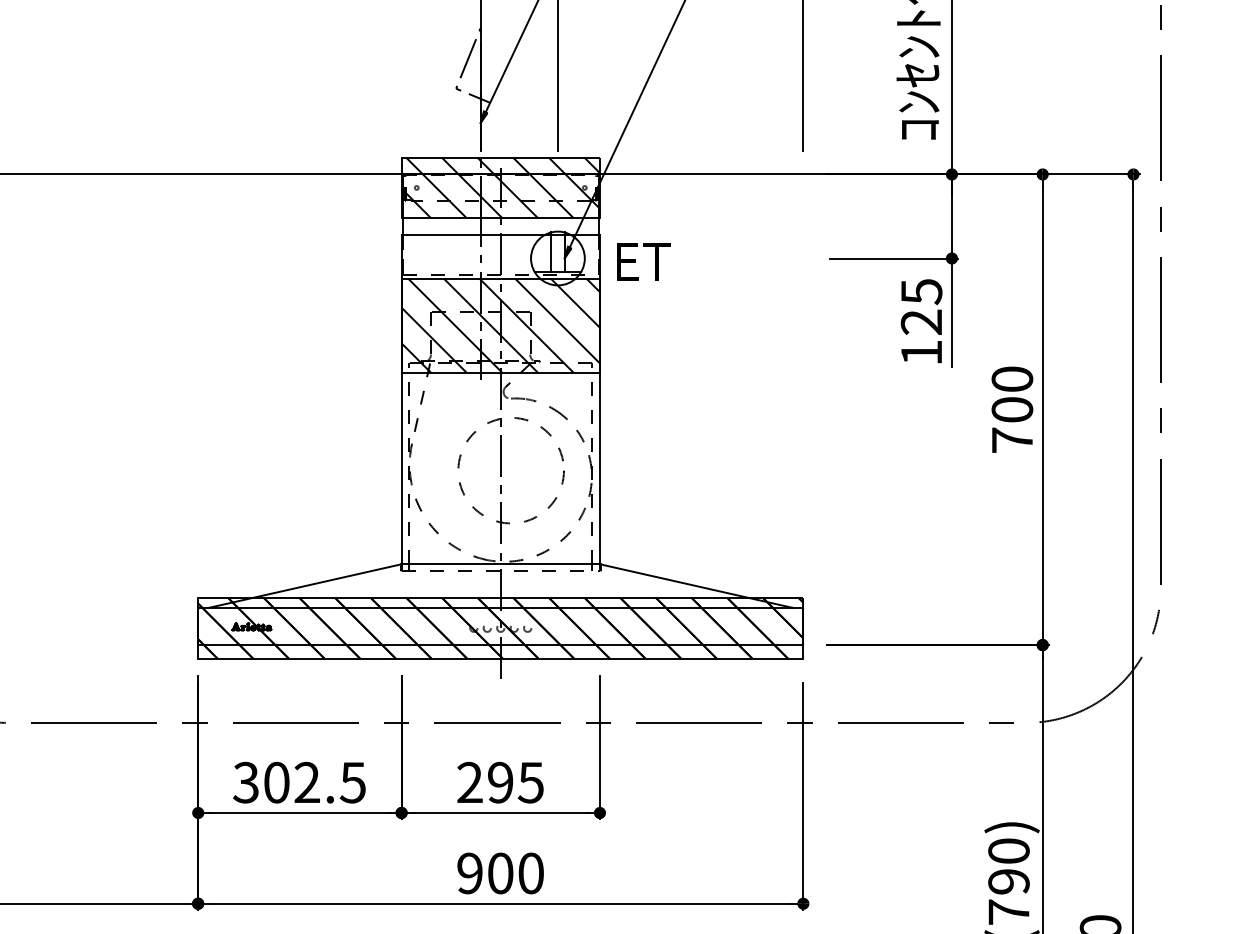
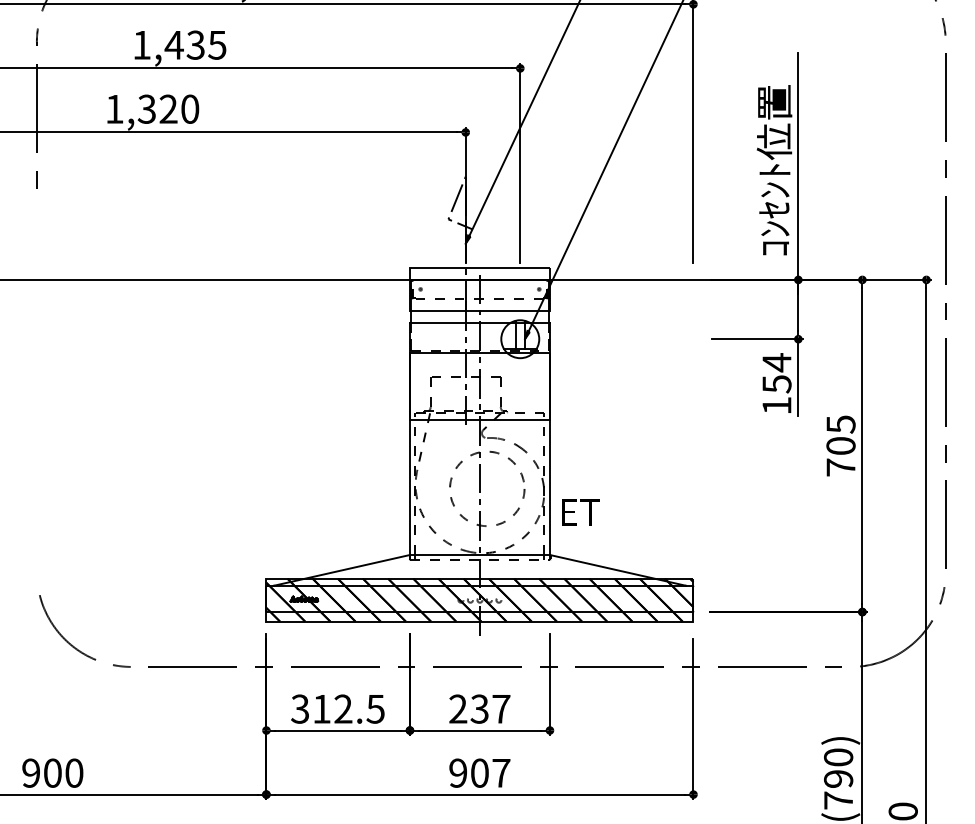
hatch: (500, 188) -> (479, 289), removed
text: (643, 261) -> (580, 512), moved
text: (920, 307) -> (776, 373), 125 -> 154
hatch: (500, 325) -> (479, 386), removed
text: (1011, 379) -> (840, 424), 700 -> 705
text: (276, 781) -> (321, 708), 302.5 -> 312.5
text: (515, 781) -> (490, 708), 295 -> 237
text: (531, 872) -> (501, 772), 900 -> 907

